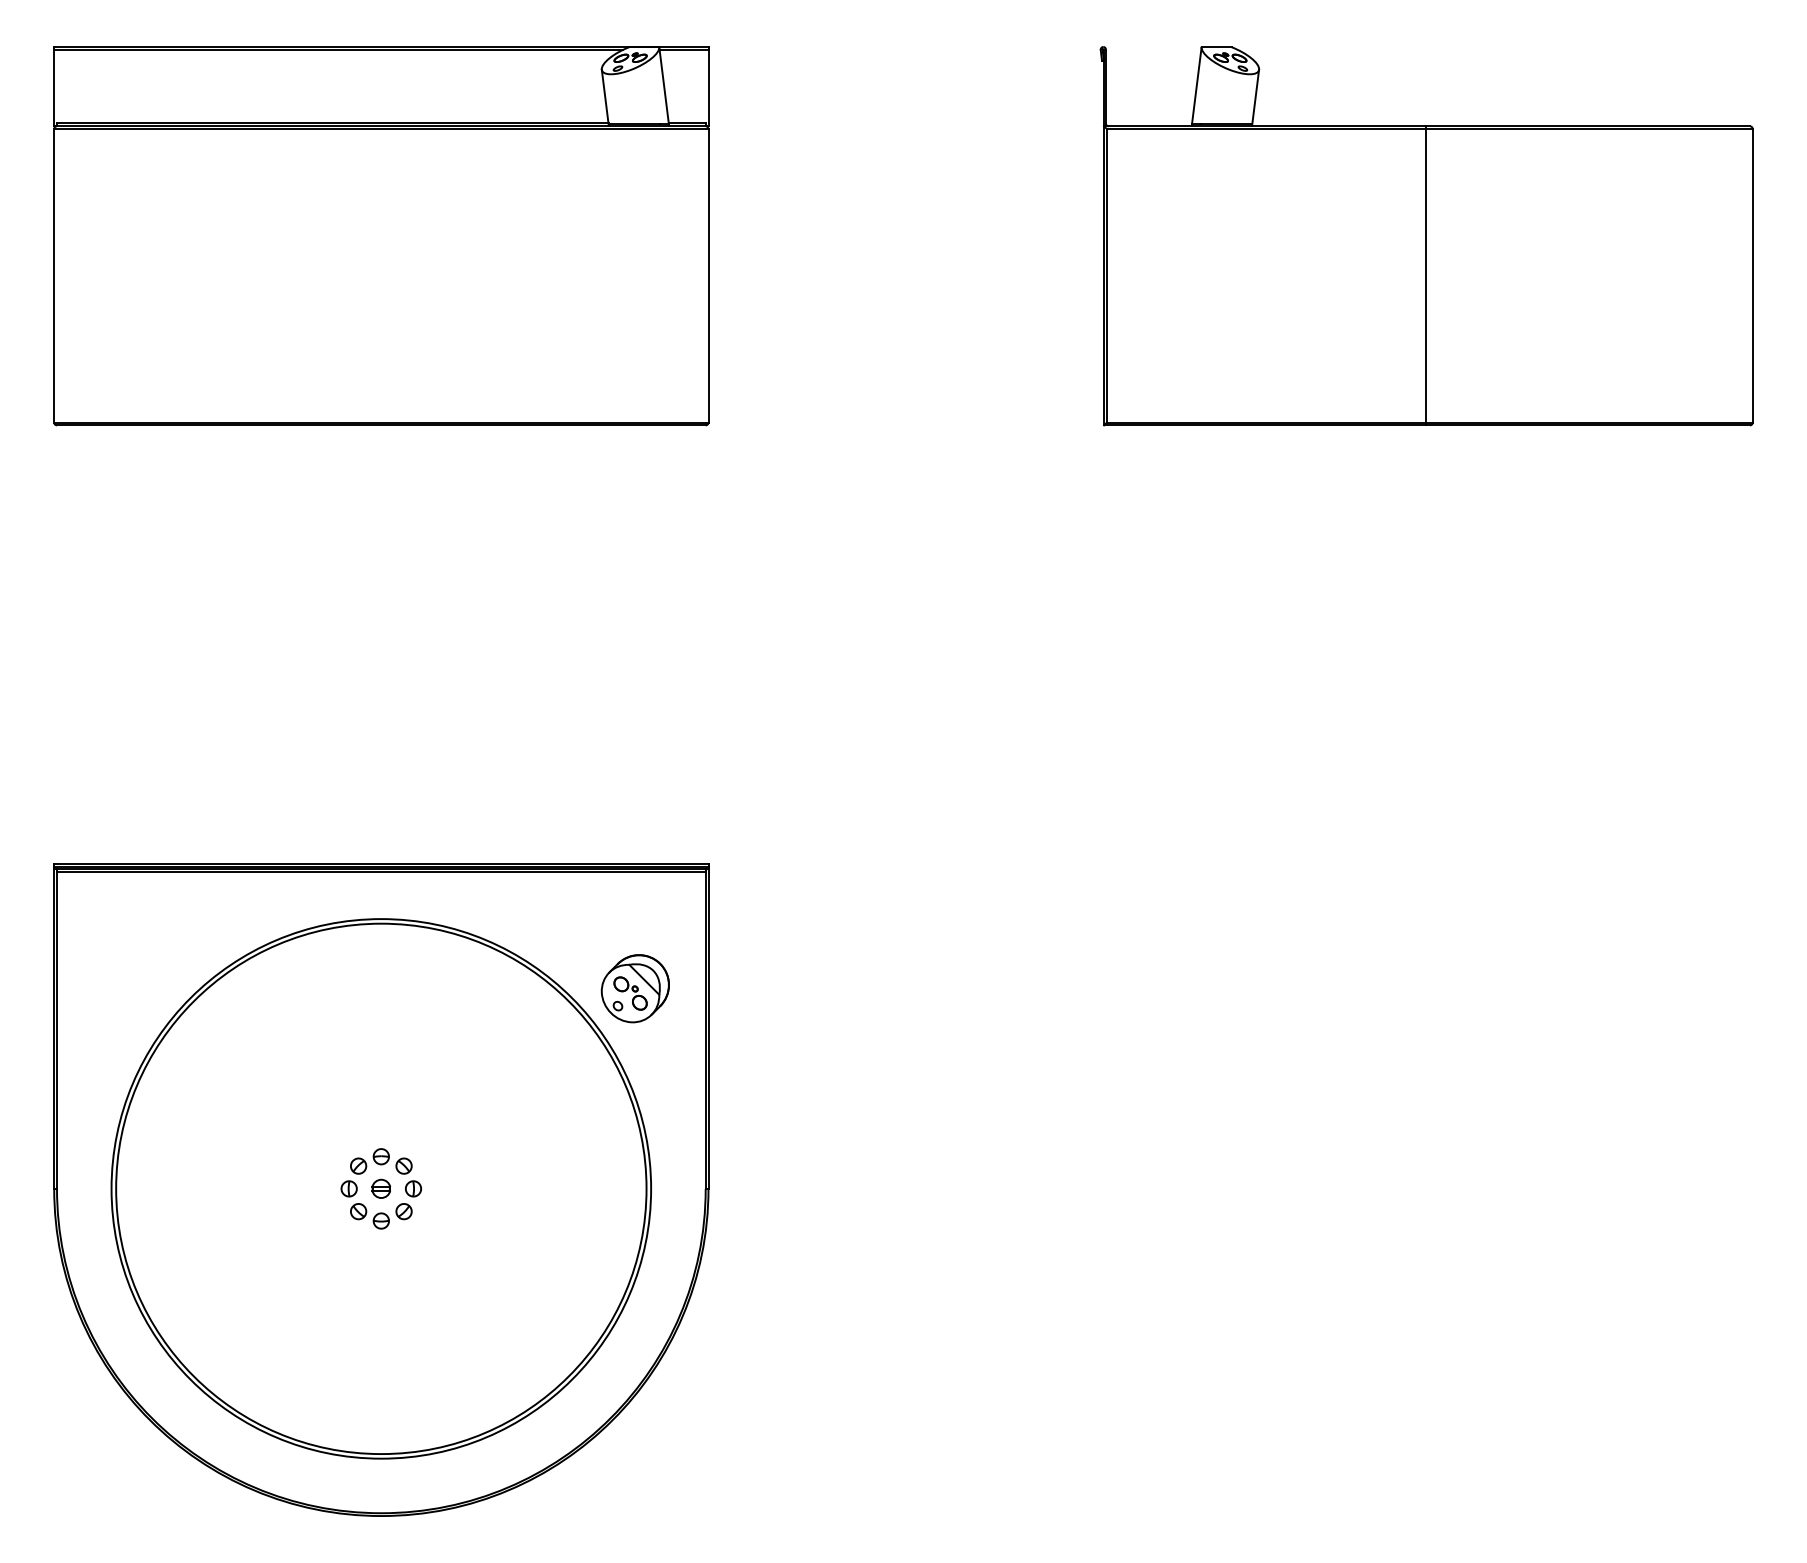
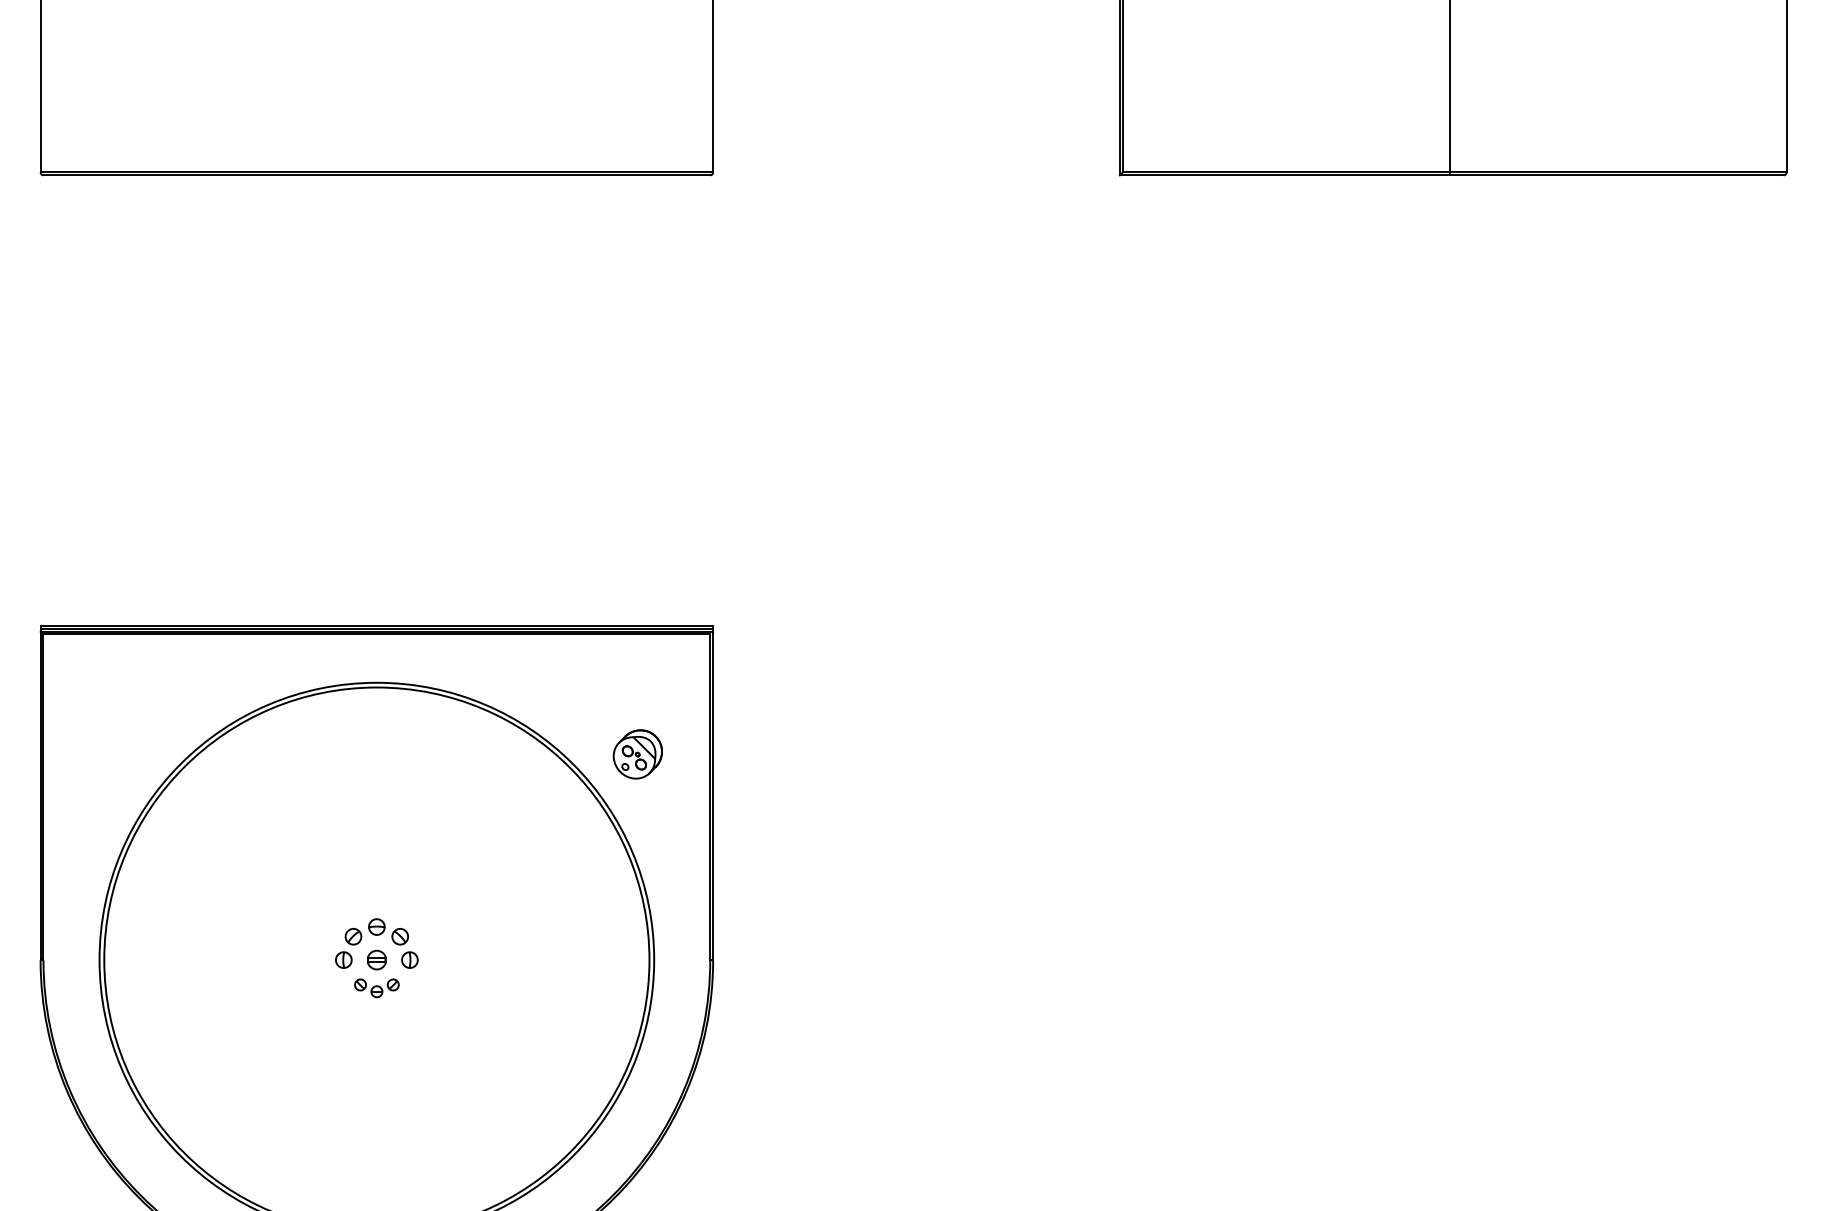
part: (634, 988) -> (637, 754), size x0.7
part: (381, 1216) -> (377, 988), size x0.7

